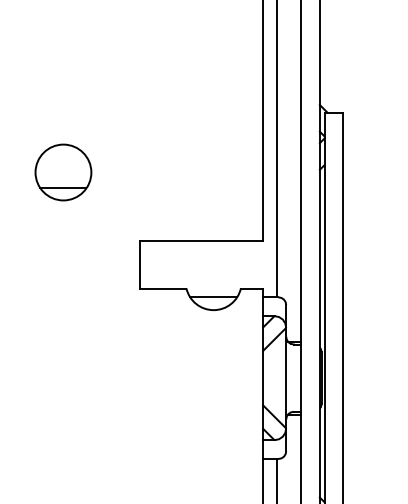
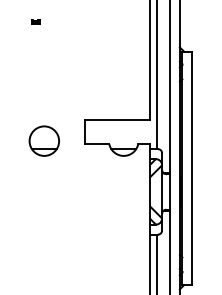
part: (46, 55) -> (35, 21), added
part: (61, 171) -> (43, 140), moved

